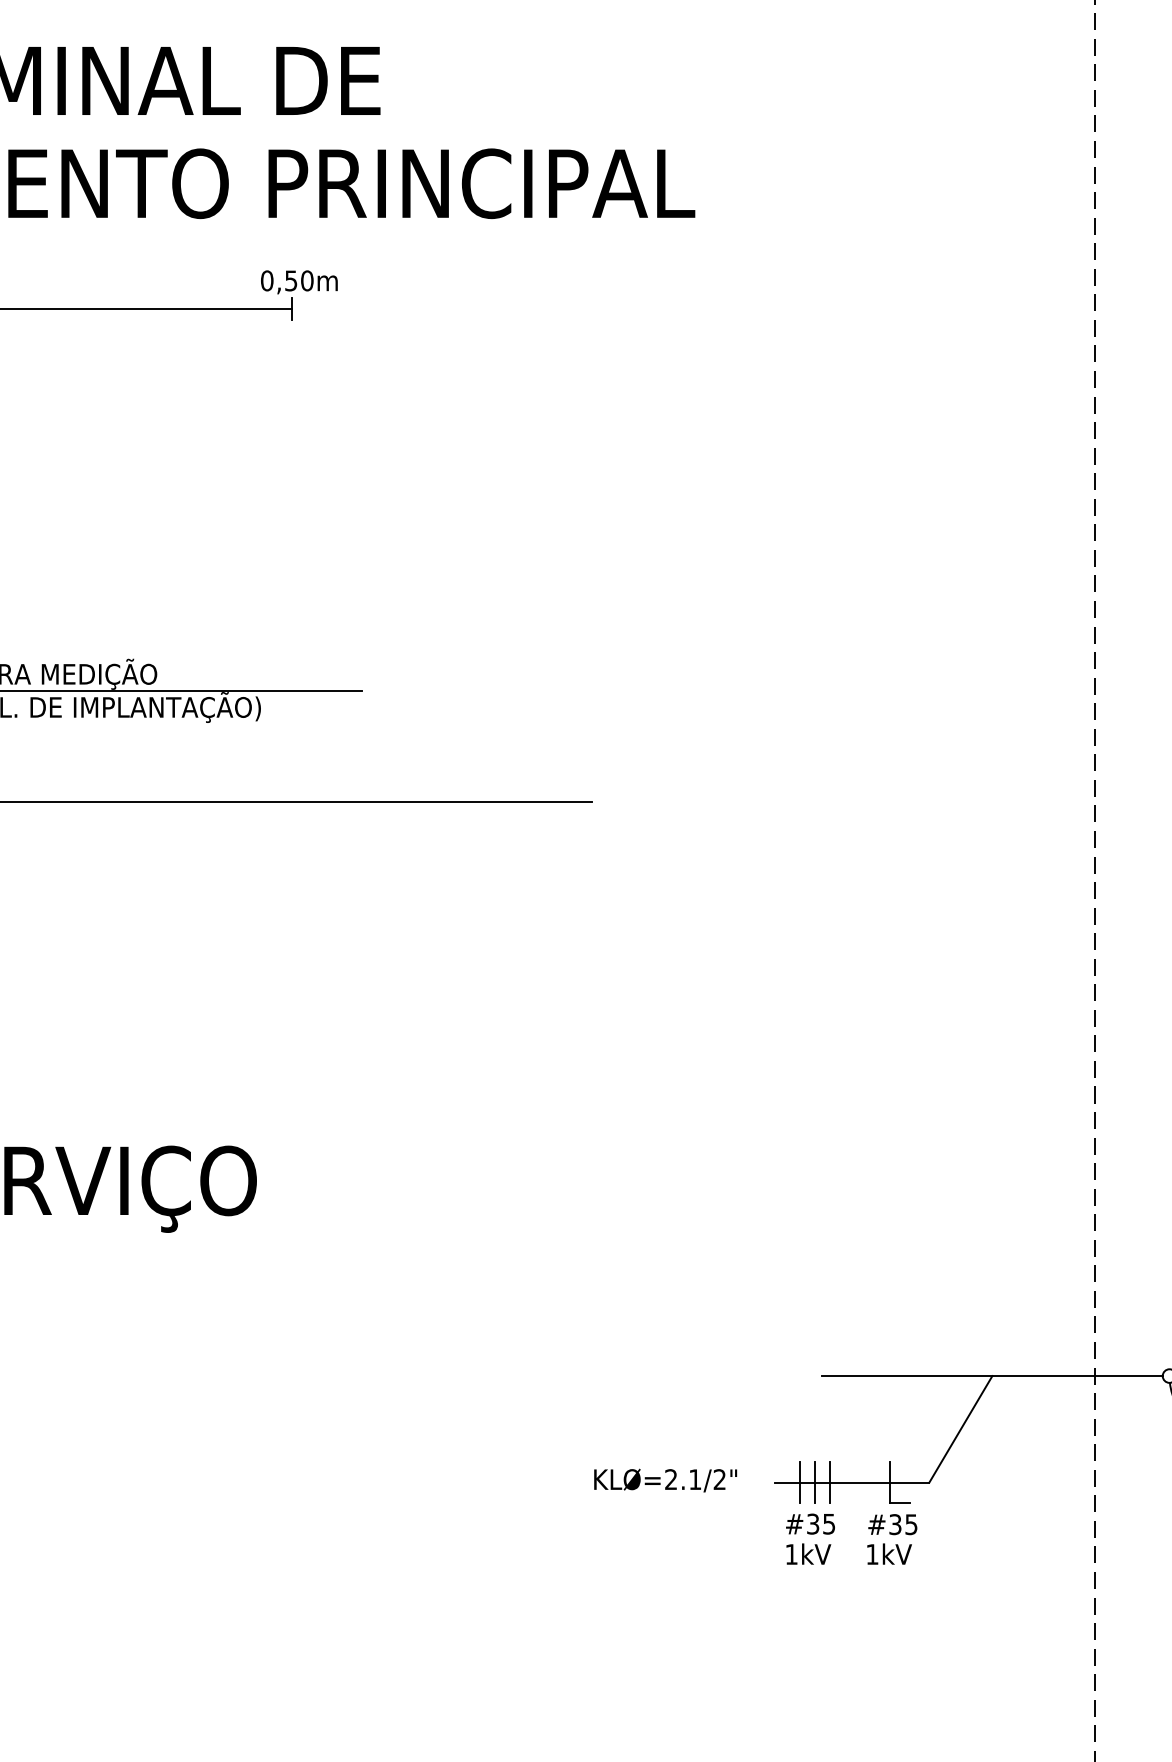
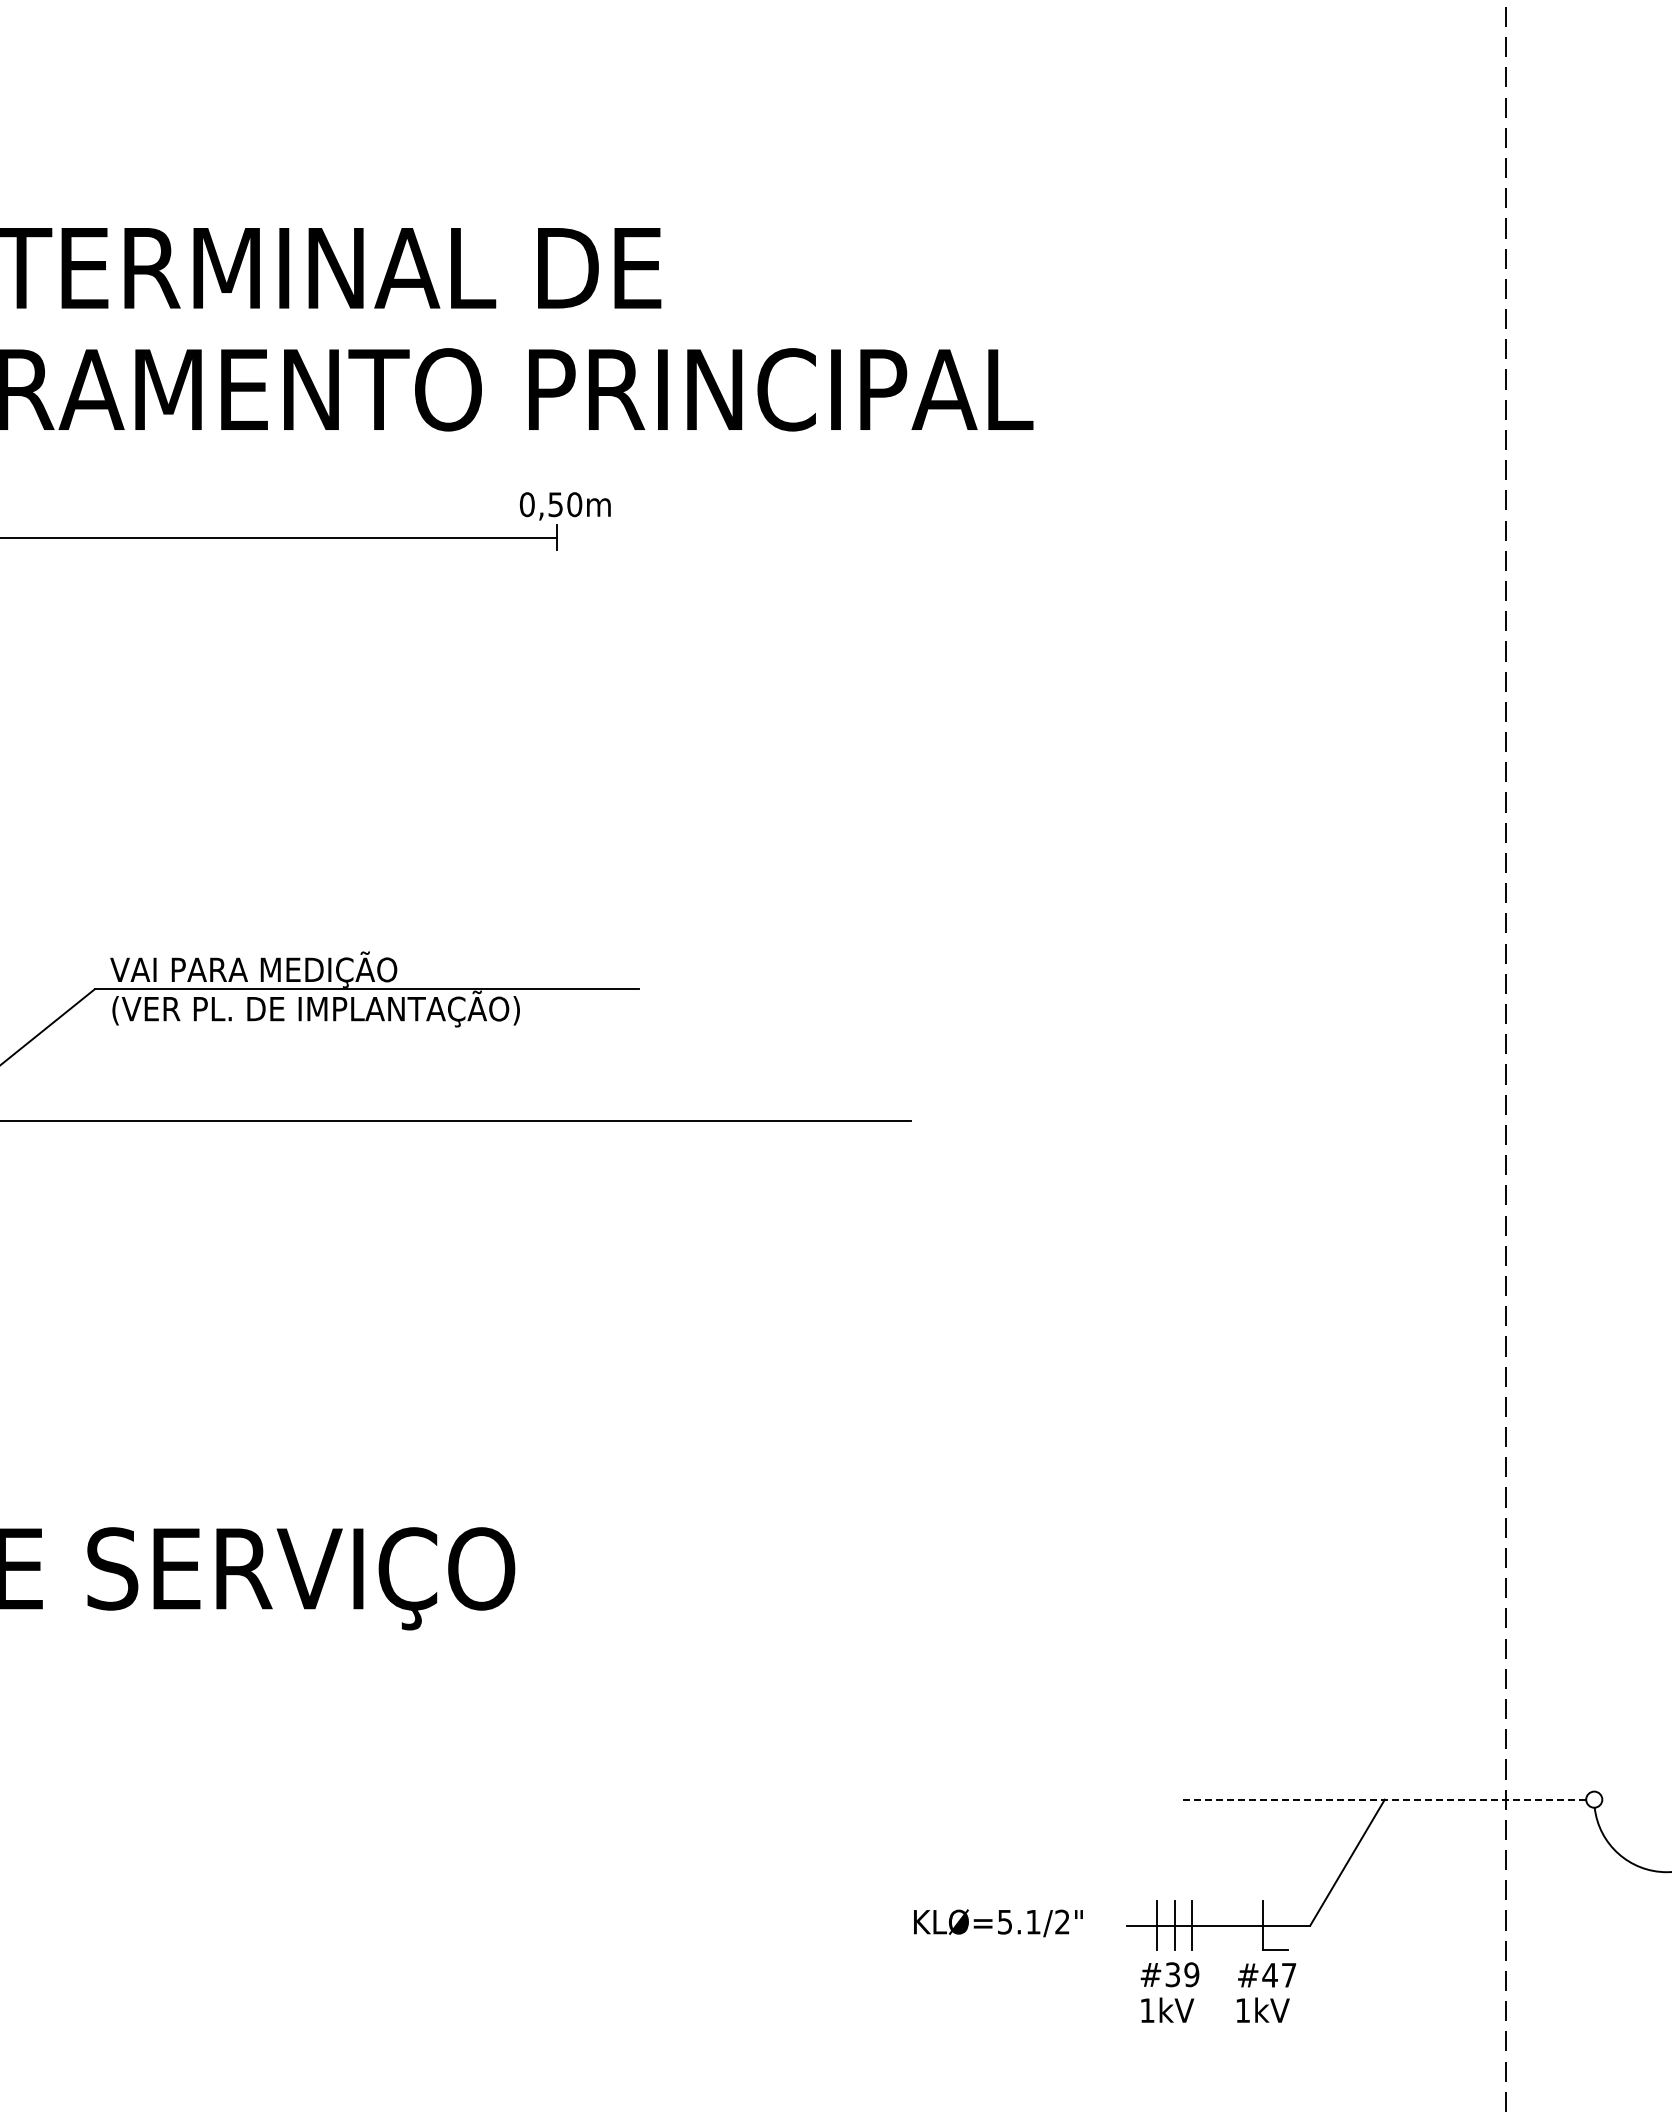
line: (992, 1375) -> (1384, 1799), solid -> dashed
text: (670, 1479) -> (1004, 1921), KLØ=2.1/2" -> KLØ=5.1/2"
text: (828, 1523) -> (1191, 1974), #35 -> #39
text: (903, 1523) -> (1279, 1974), #35 -> #47

